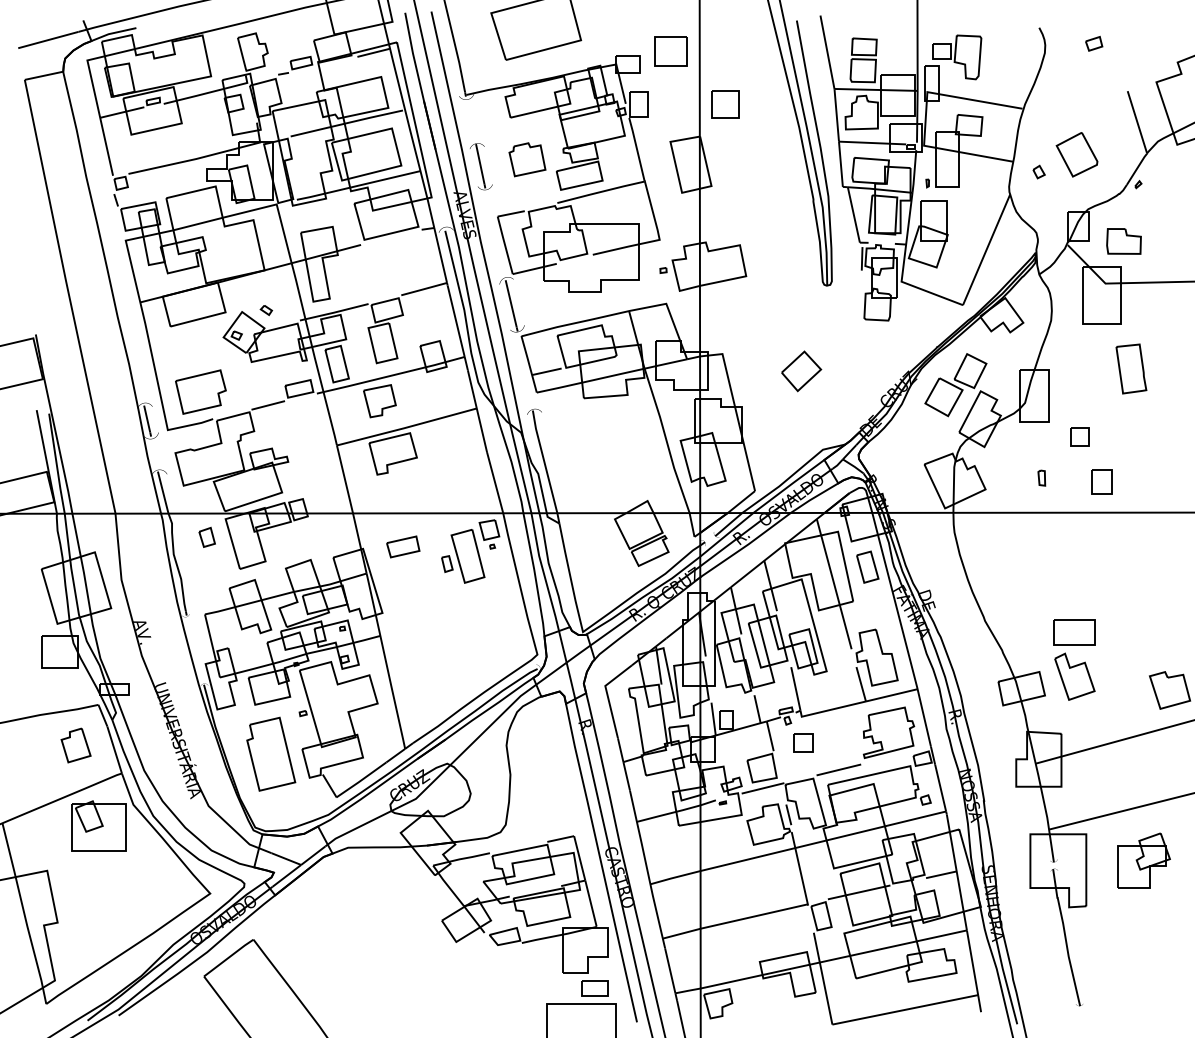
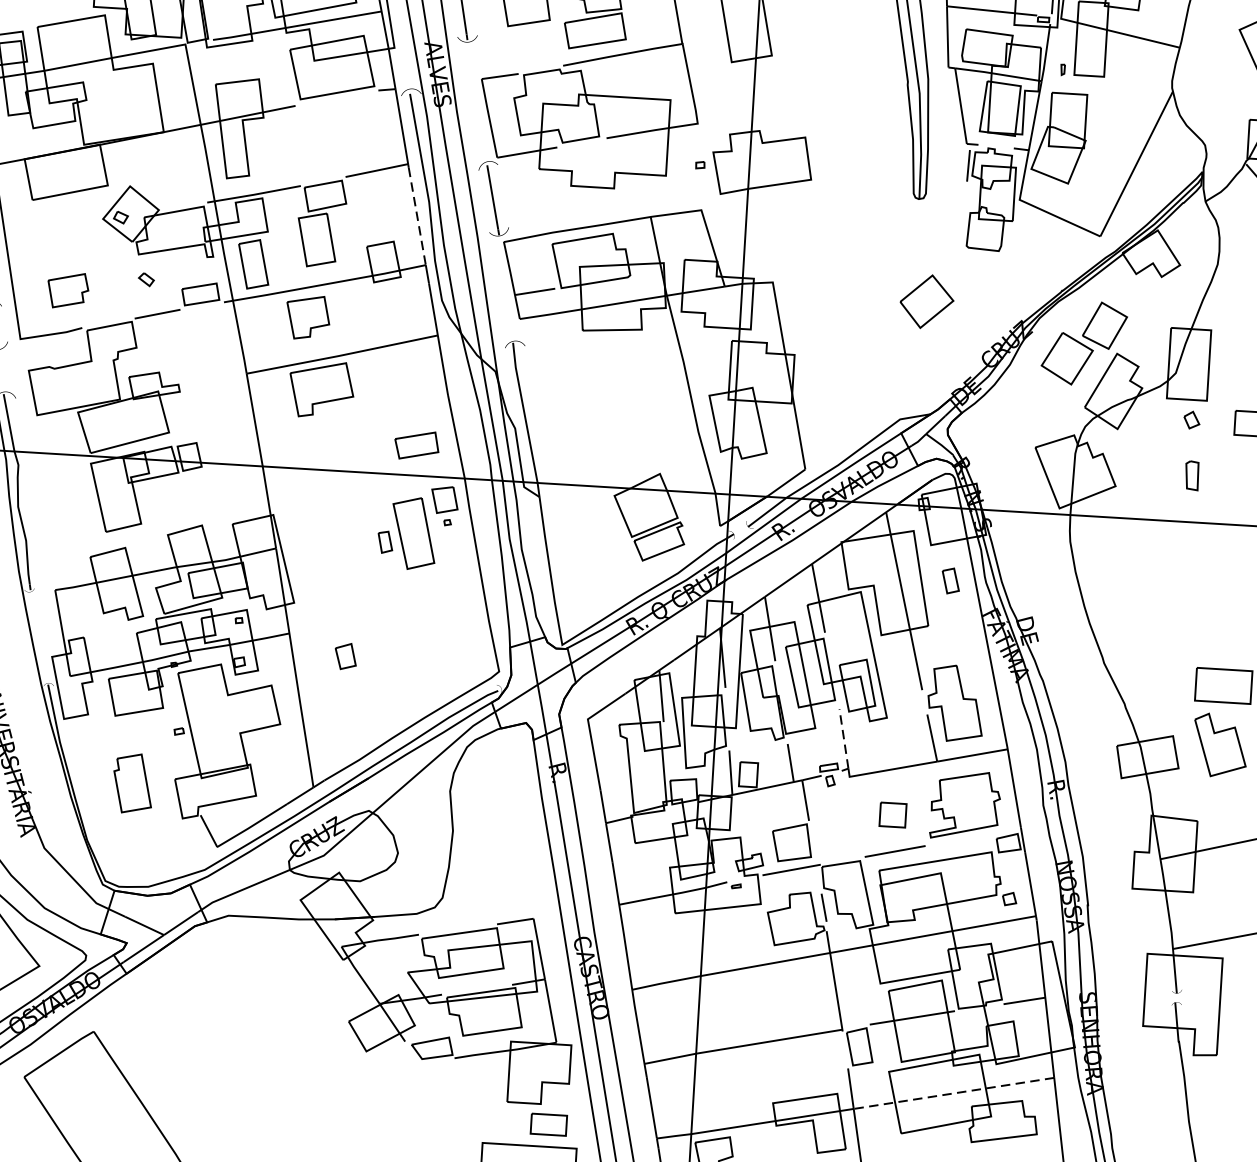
part: (1038, 171) -> (1191, 419), moved
part: (266, 310) -> (146, 279), moved
line: (456, 321) -> (417, 216), solid -> dashed
part: (801, 371) -> (926, 301), moved
part: (200, 391) -> (67, 289), size x0.6
part: (1041, 477) -> (1191, 474), size x1.4
part: (206, 536) -> (344, 655), moved
part: (403, 546) -> (417, 444), moved
part: (867, 566) -> (950, 580), size x0.6
line: (795, 688) -> (843, 738), solid -> dashed
part: (803, 742) -> (892, 814), moved
part: (271, 753) -> (133, 782), size x0.6
line: (892, 946) -> (952, 1093), solid -> dashed

